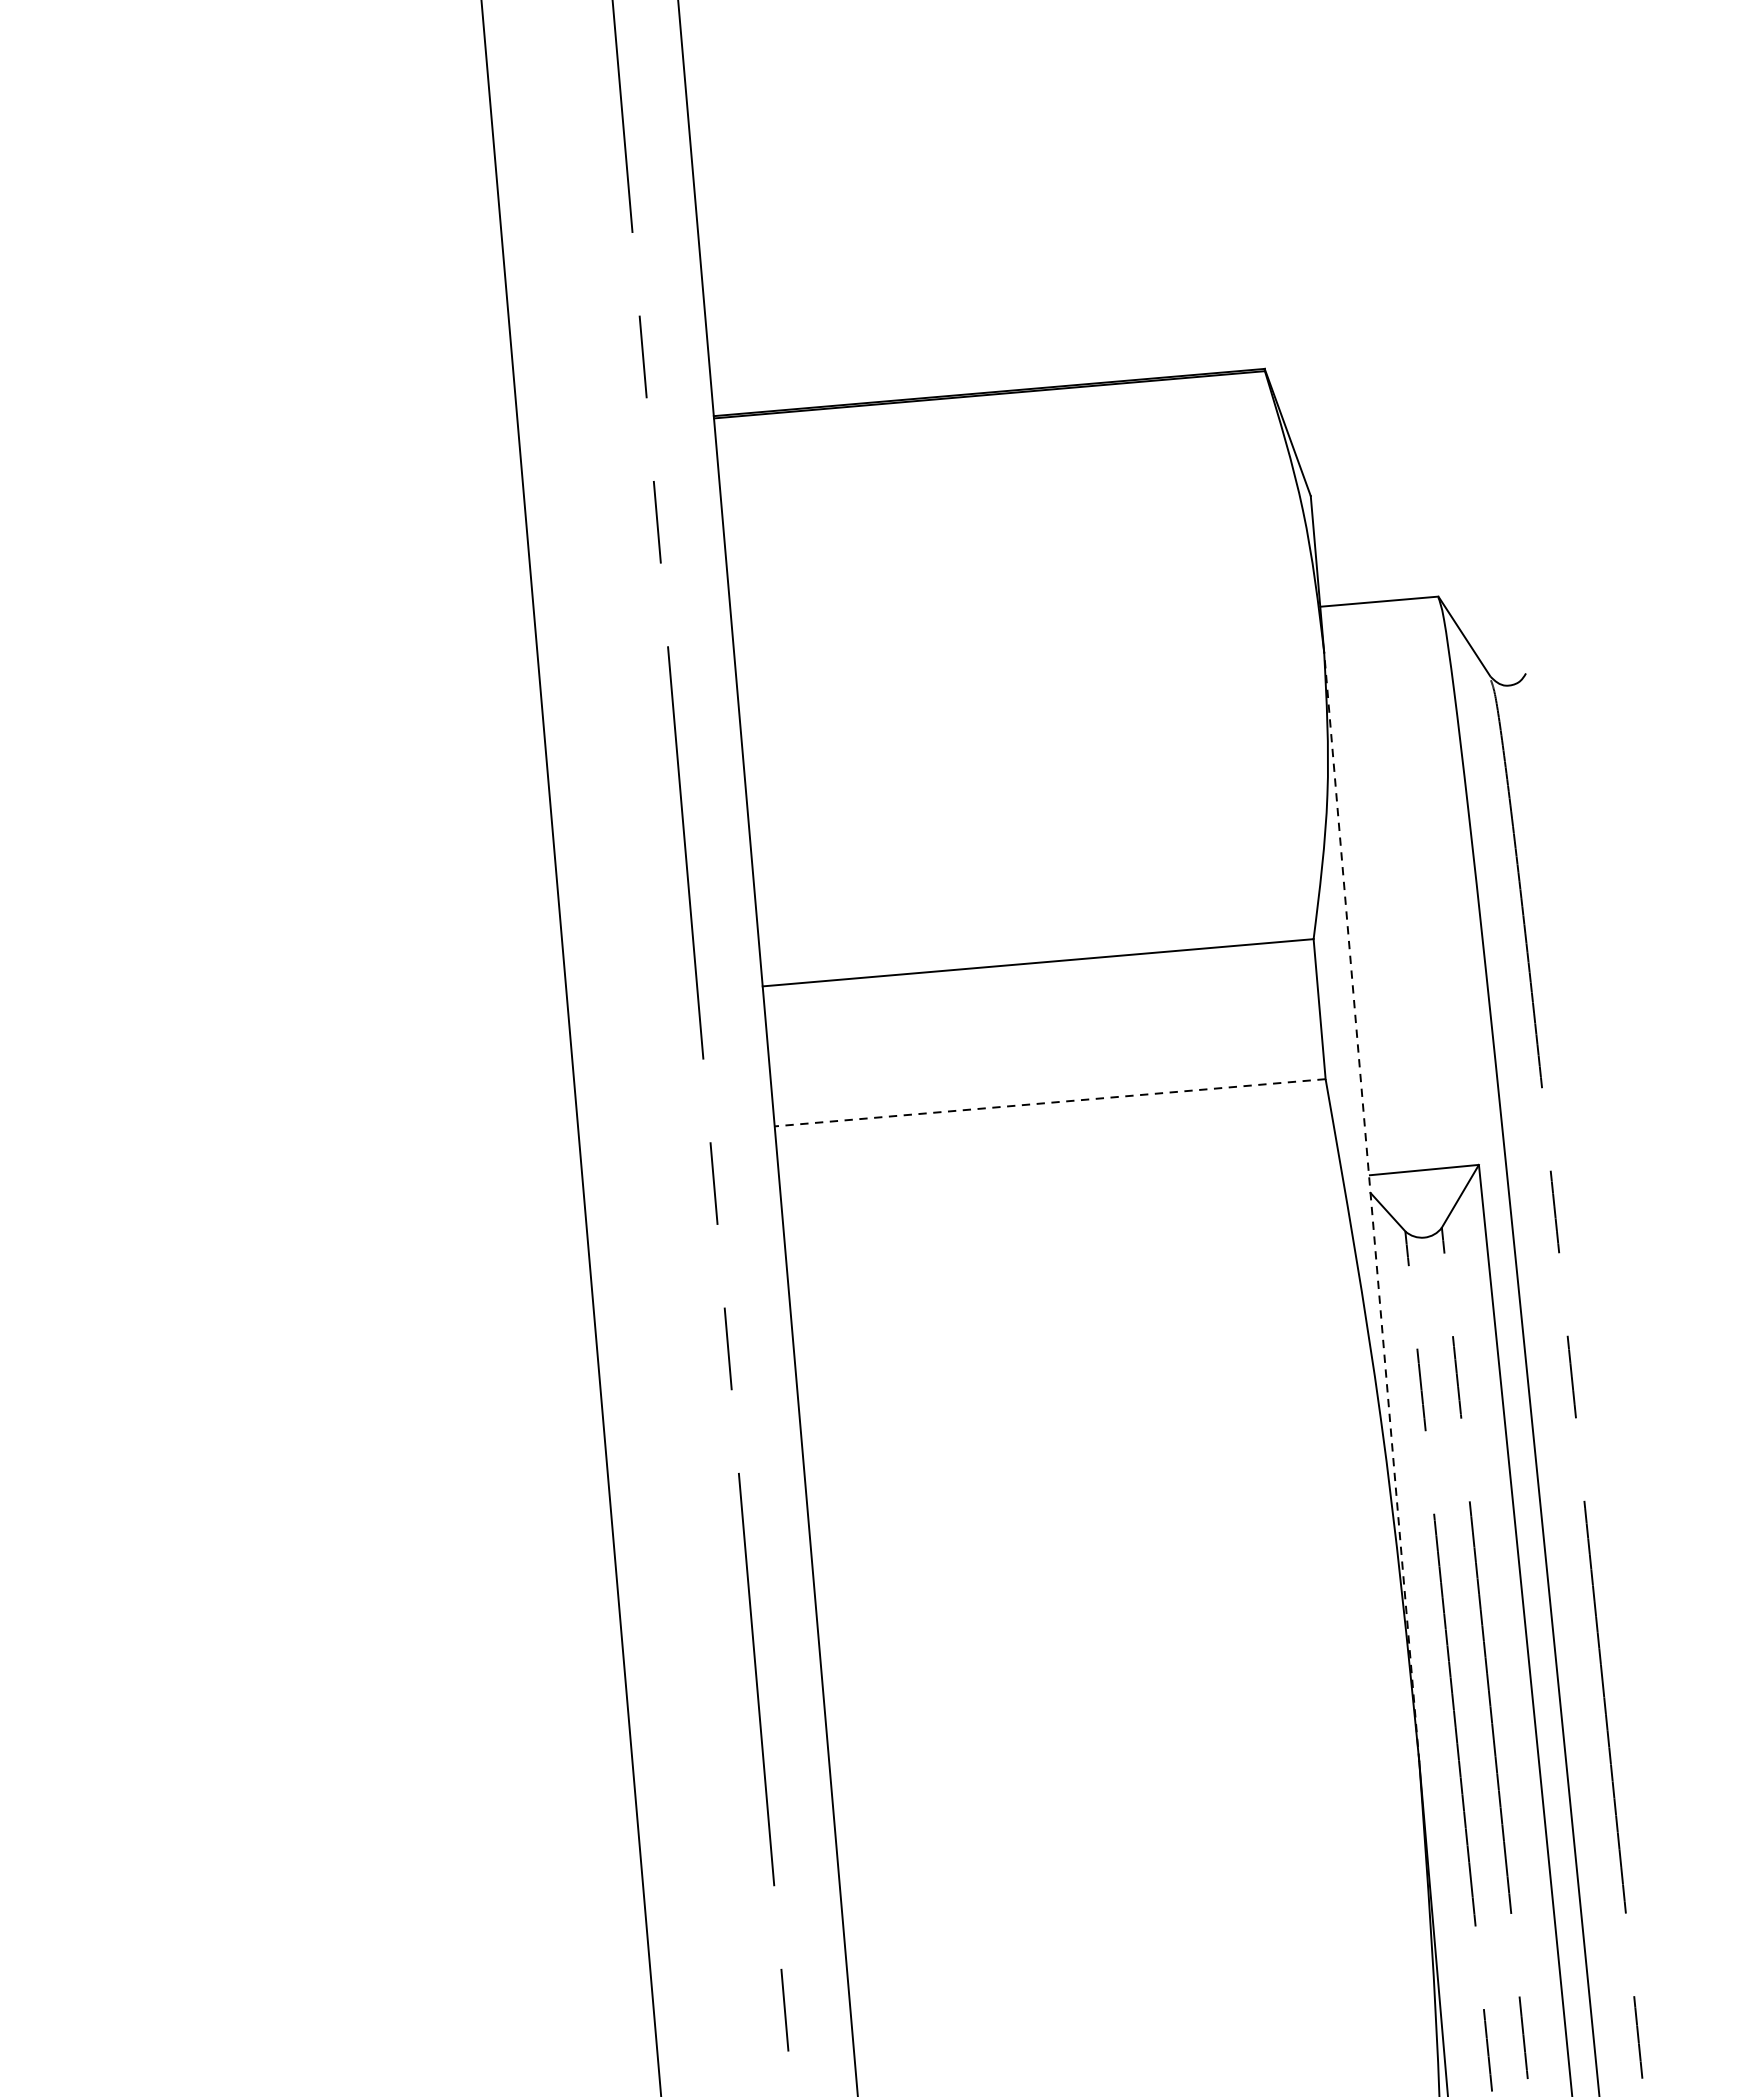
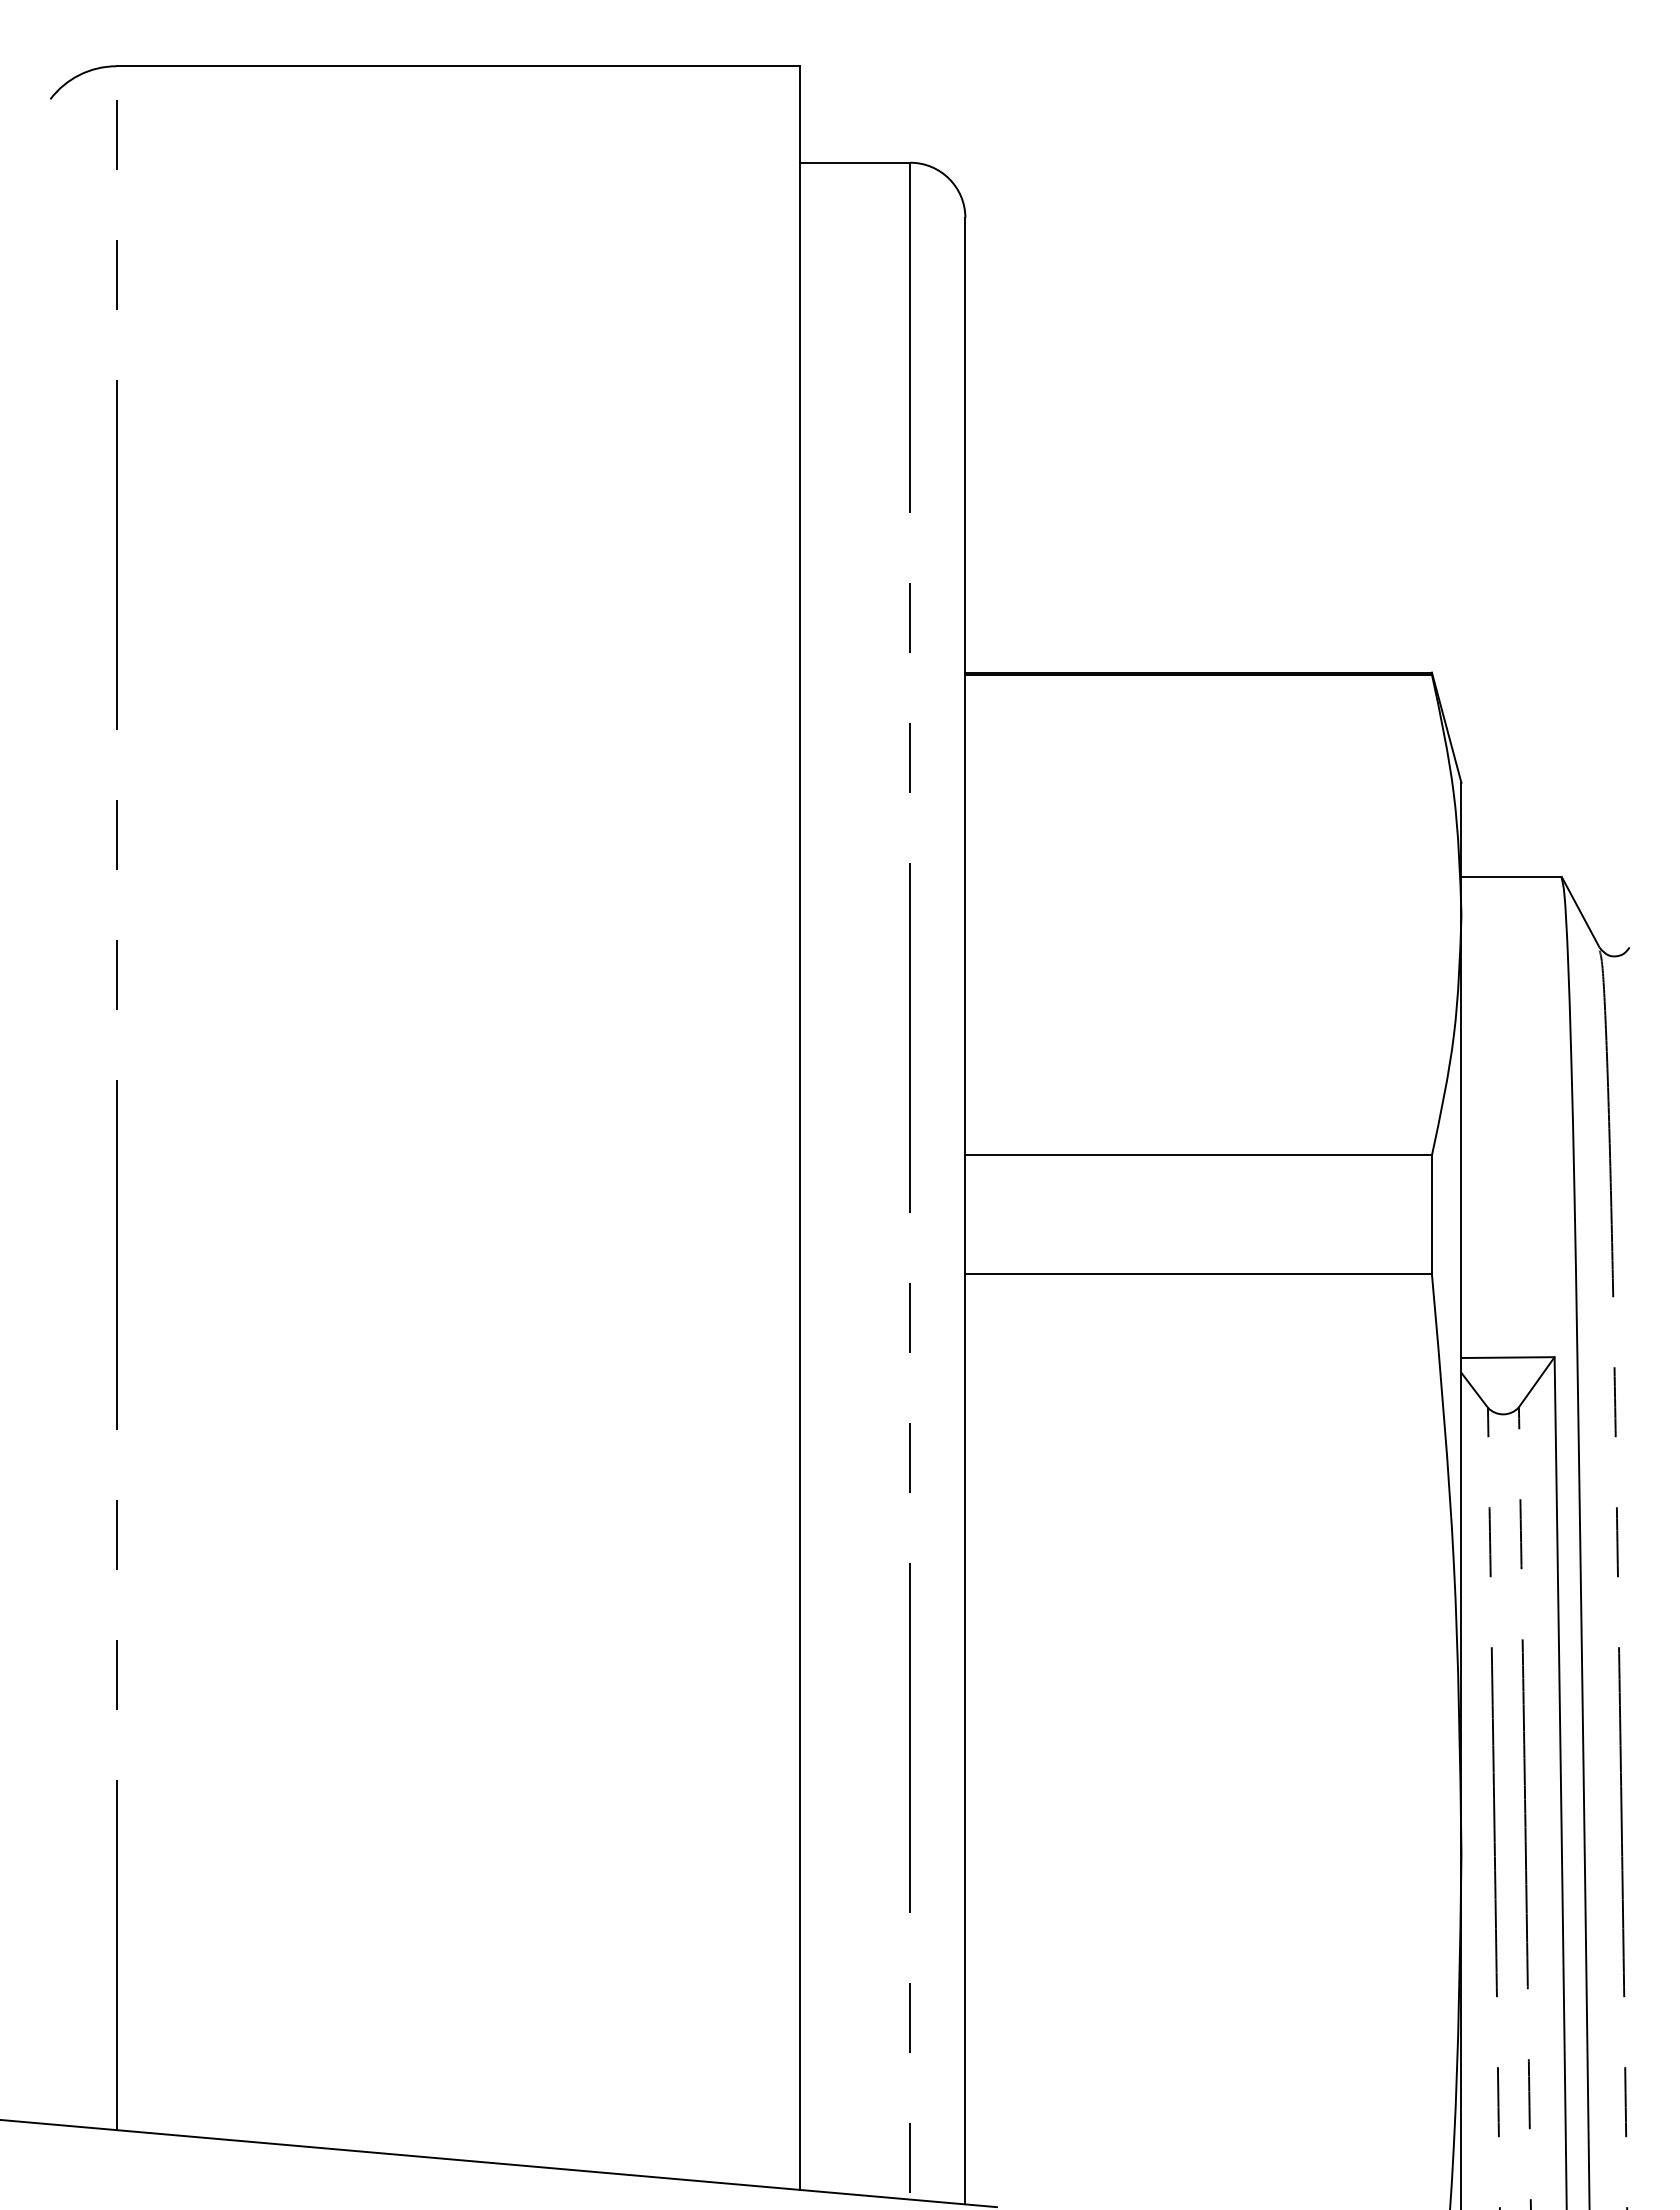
line: (1050, 1103) -> (1198, 1274), dashed -> solid
line: (1371, 1206) -> (1461, 1384), dashed -> solid

